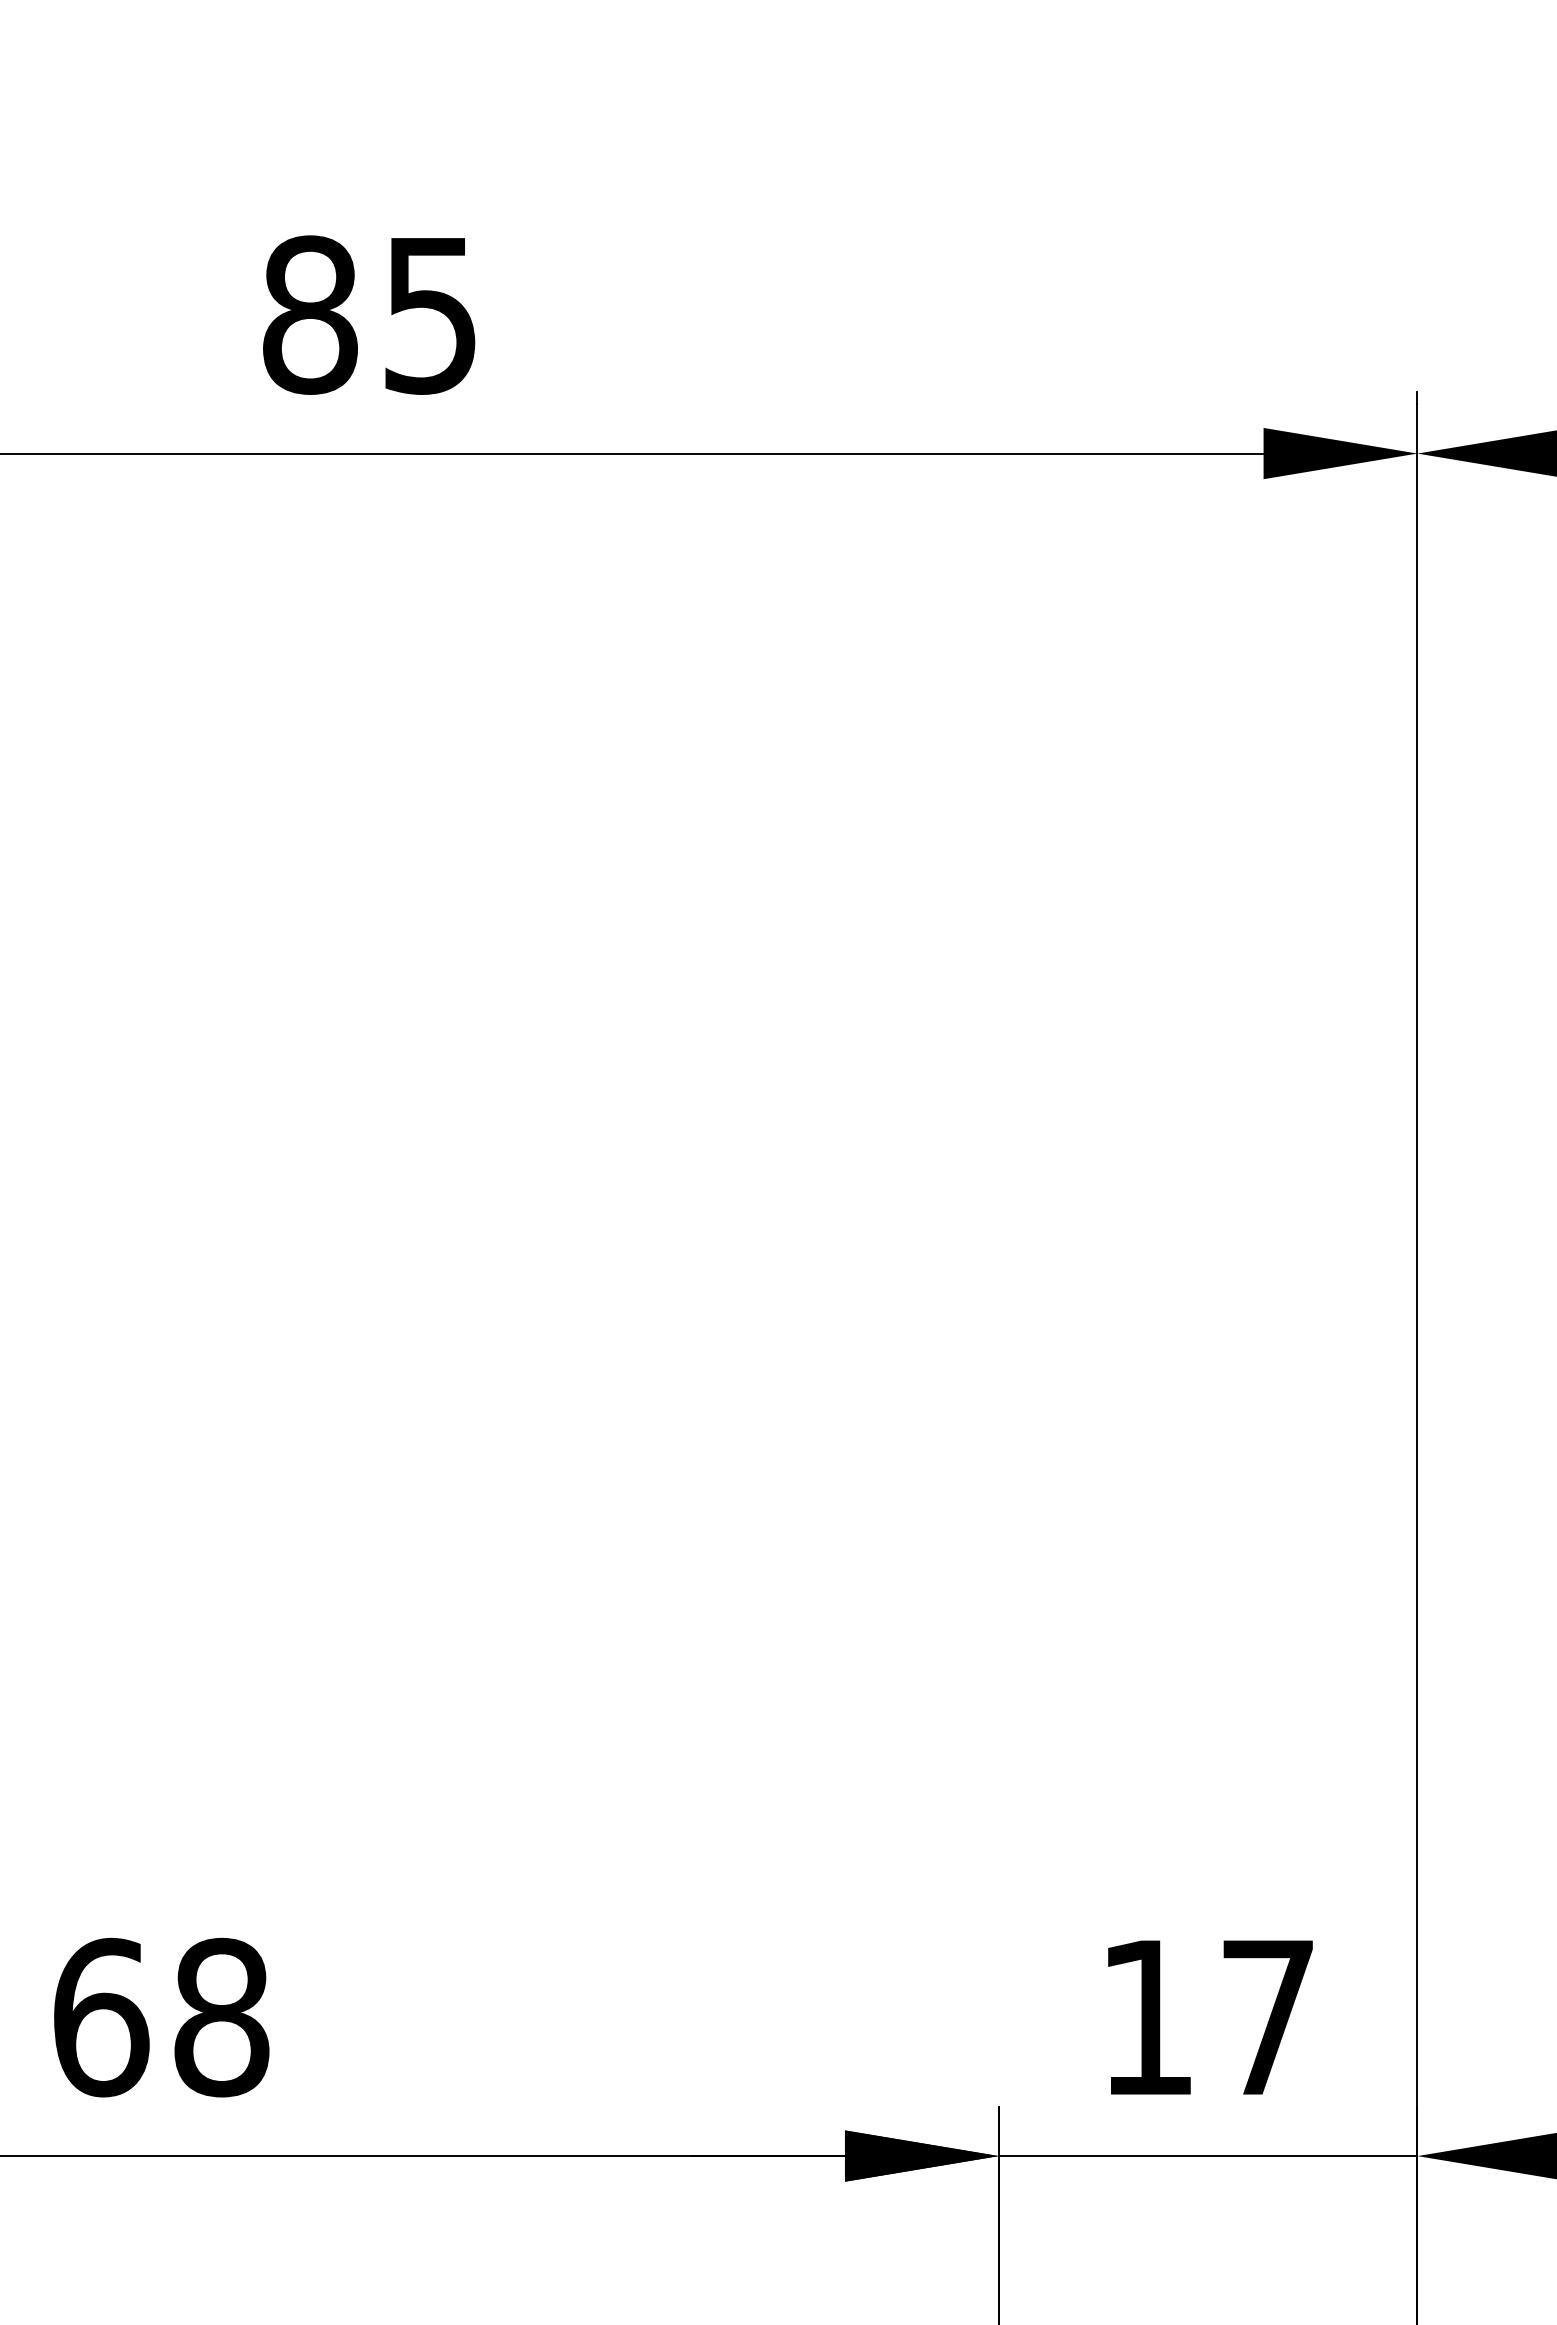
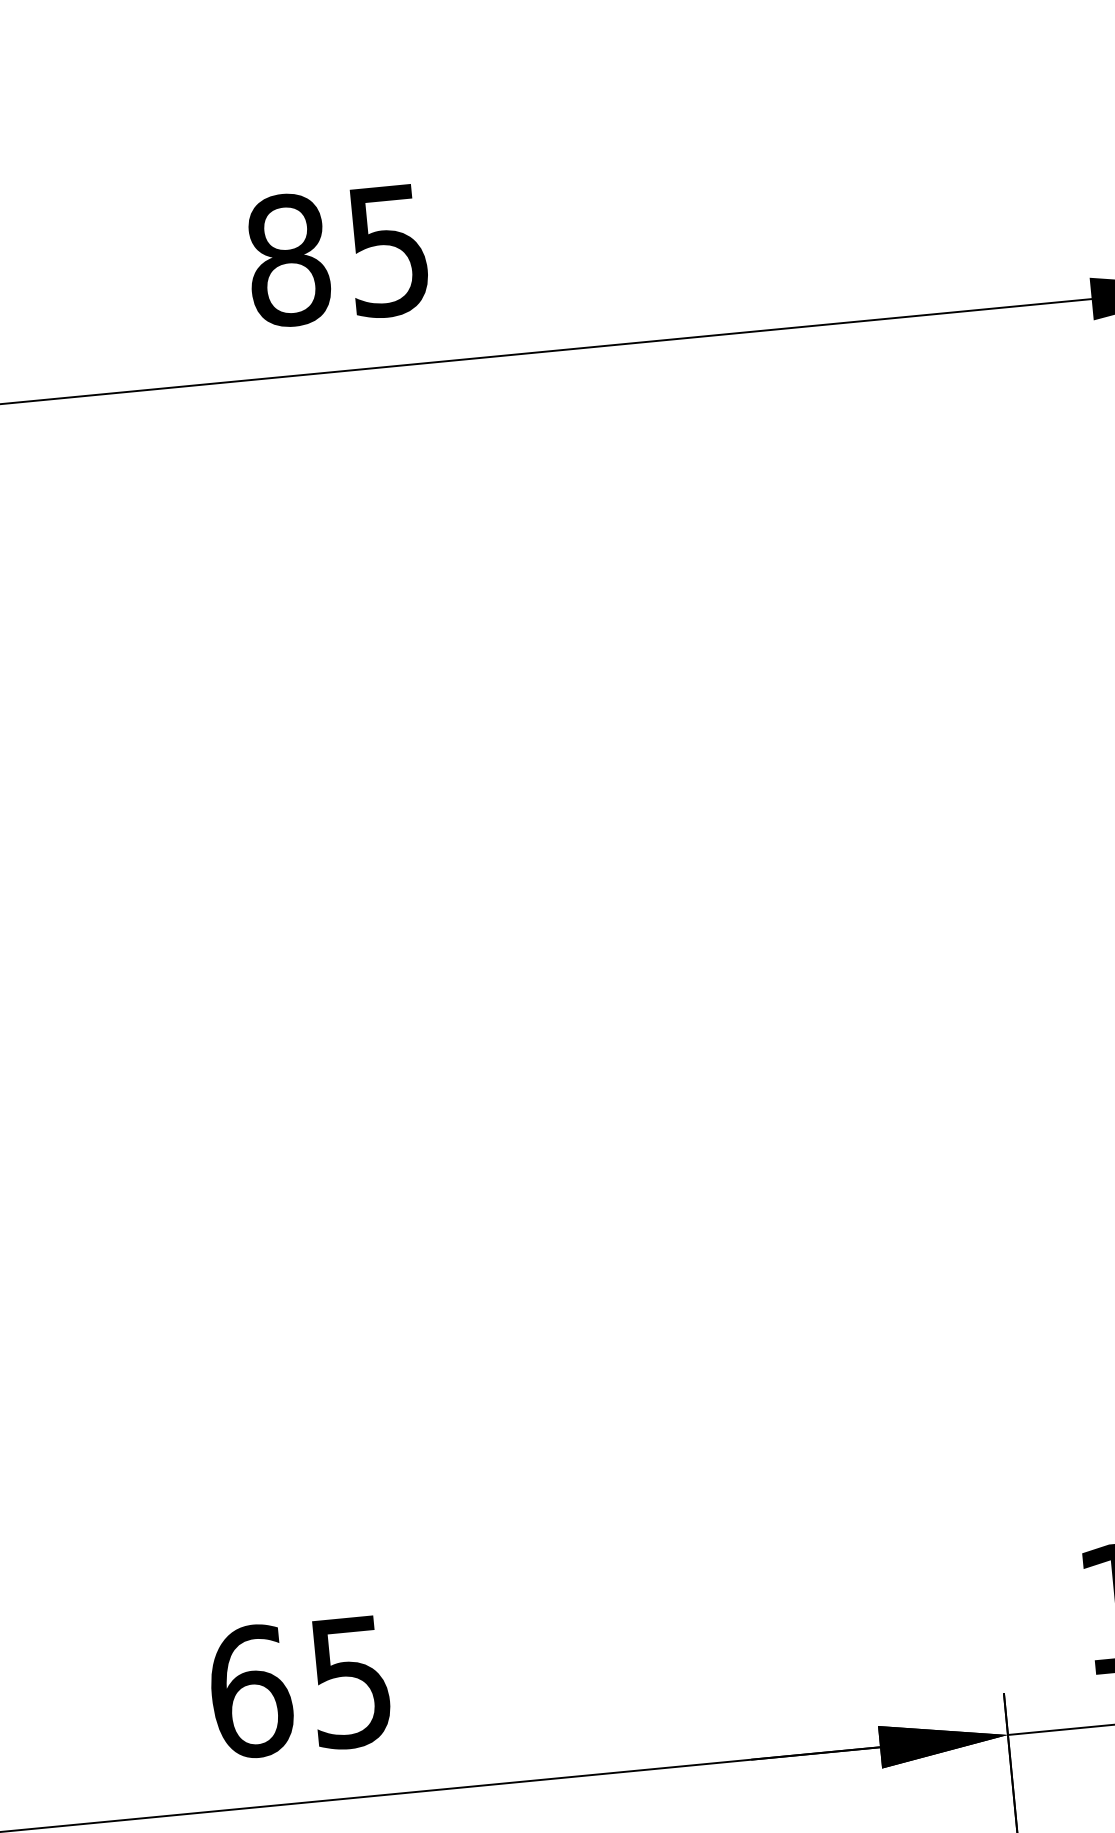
text: (221, 2017) -> (350, 1682), 68 -> 65

